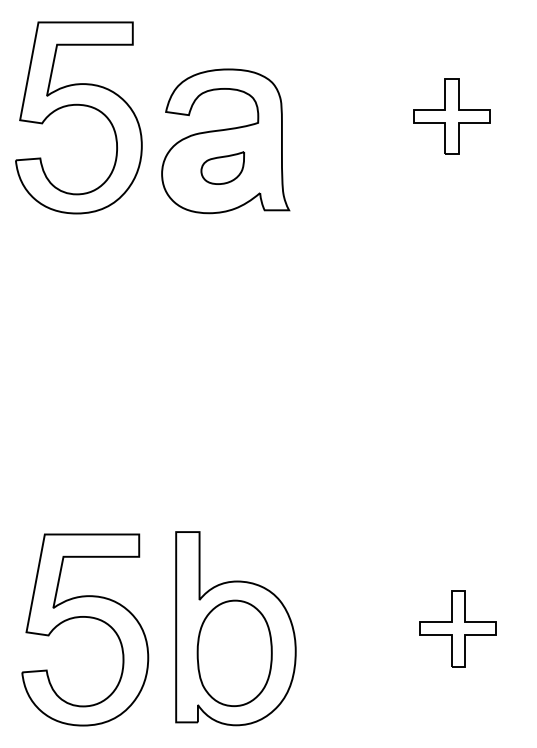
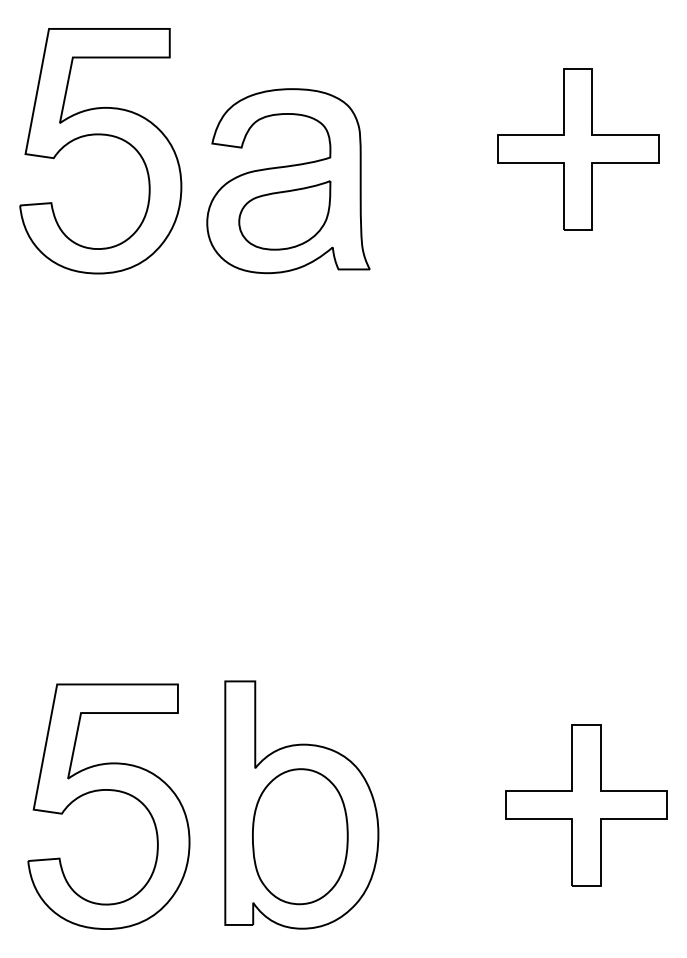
part: (451, 116) -> (577, 149), size x1.67
part: (222, 167) -> (284, 214), size x1.67
part: (457, 628) -> (585, 804), size x1.67

